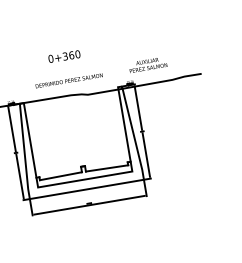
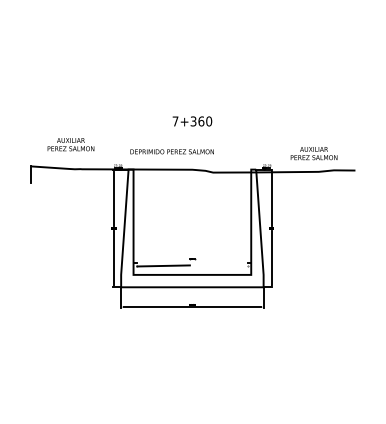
text: (50, 58) -> (175, 121), 0+360 -> 7+360
text: (147, 64) -> (313, 153), moved
text: (68, 80) -> (171, 151), moved
line: (106, 168) -> (220, 265), removed

